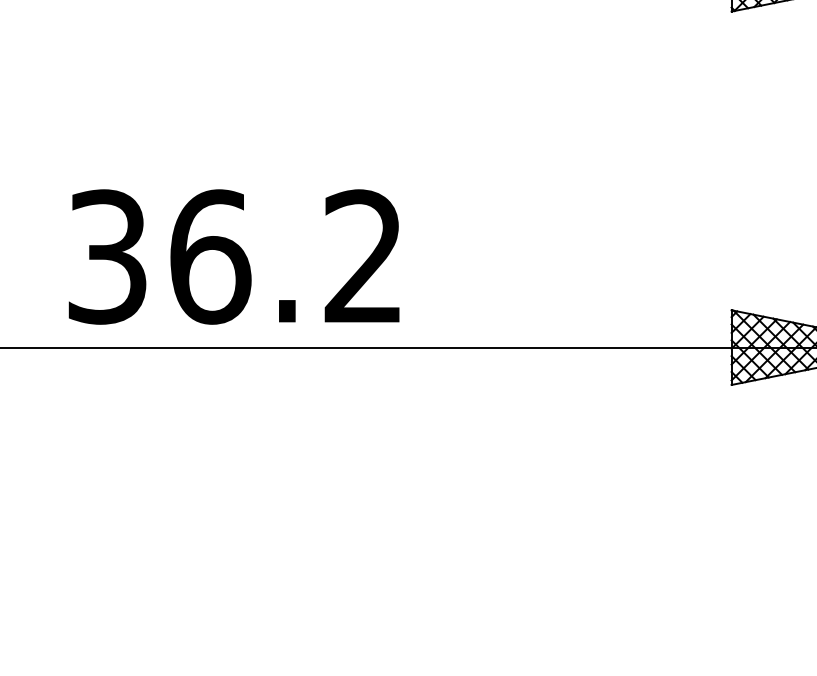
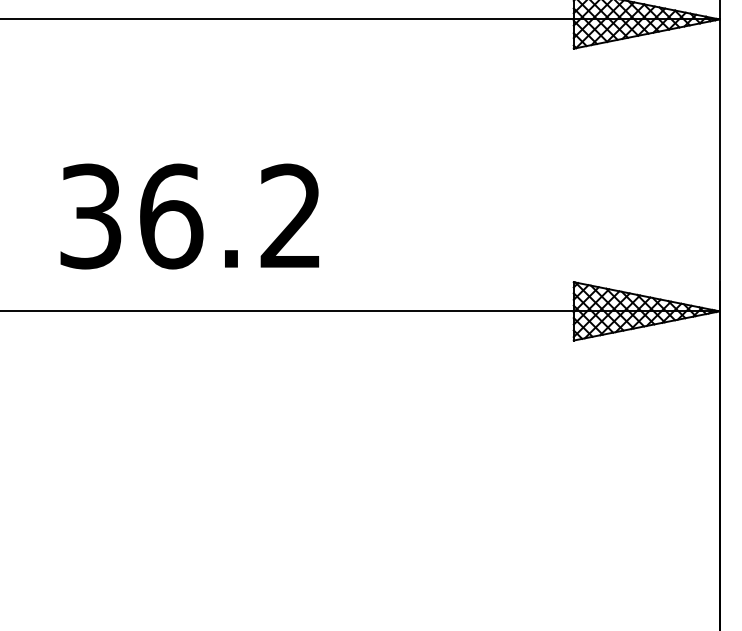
text: (233, 256) -> (189, 216), moved

